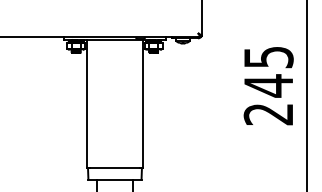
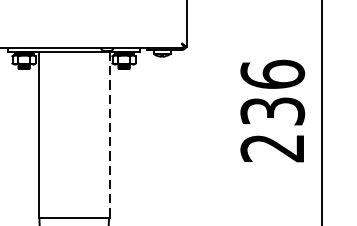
text: (268, 71) -> (272, 92), 245 -> 236
line: (142, 104) -> (109, 135), solid -> dashed

